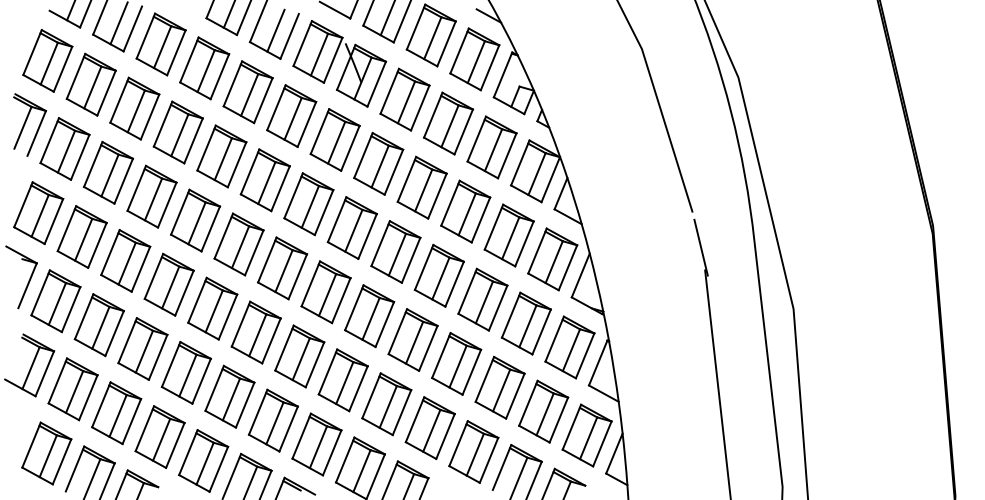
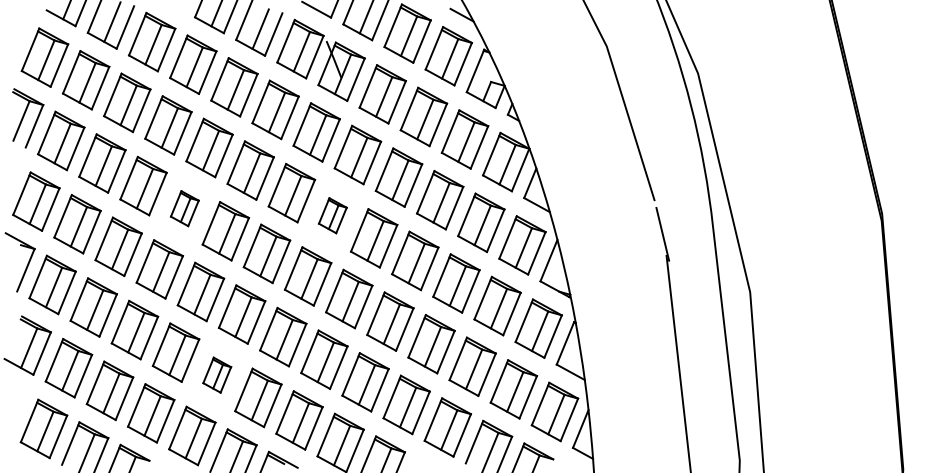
part: (195, 220) -> (184, 208), size x0.6
part: (351, 227) -> (332, 215), size x0.6
part: (229, 396) -> (216, 375), size x0.6

